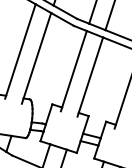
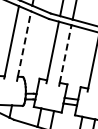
line: (37, 54) -> (24, 43), solid -> dashed
line: (90, 74) -> (65, 53), solid -> dashed

